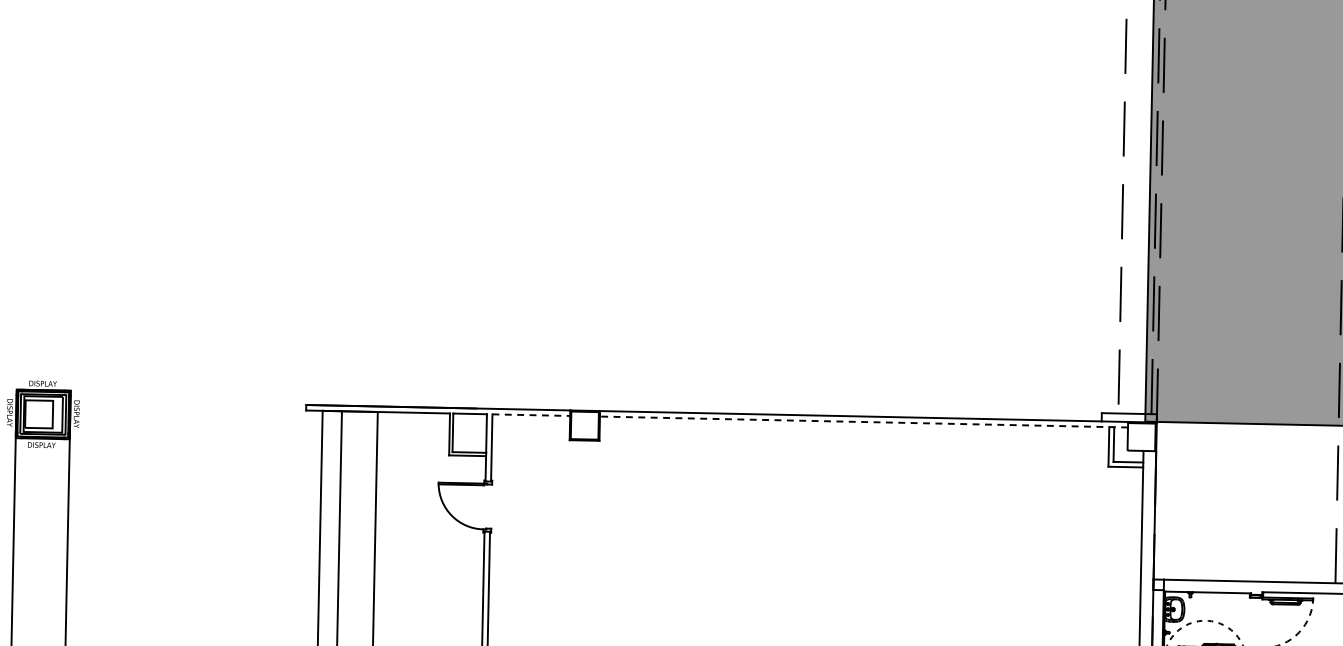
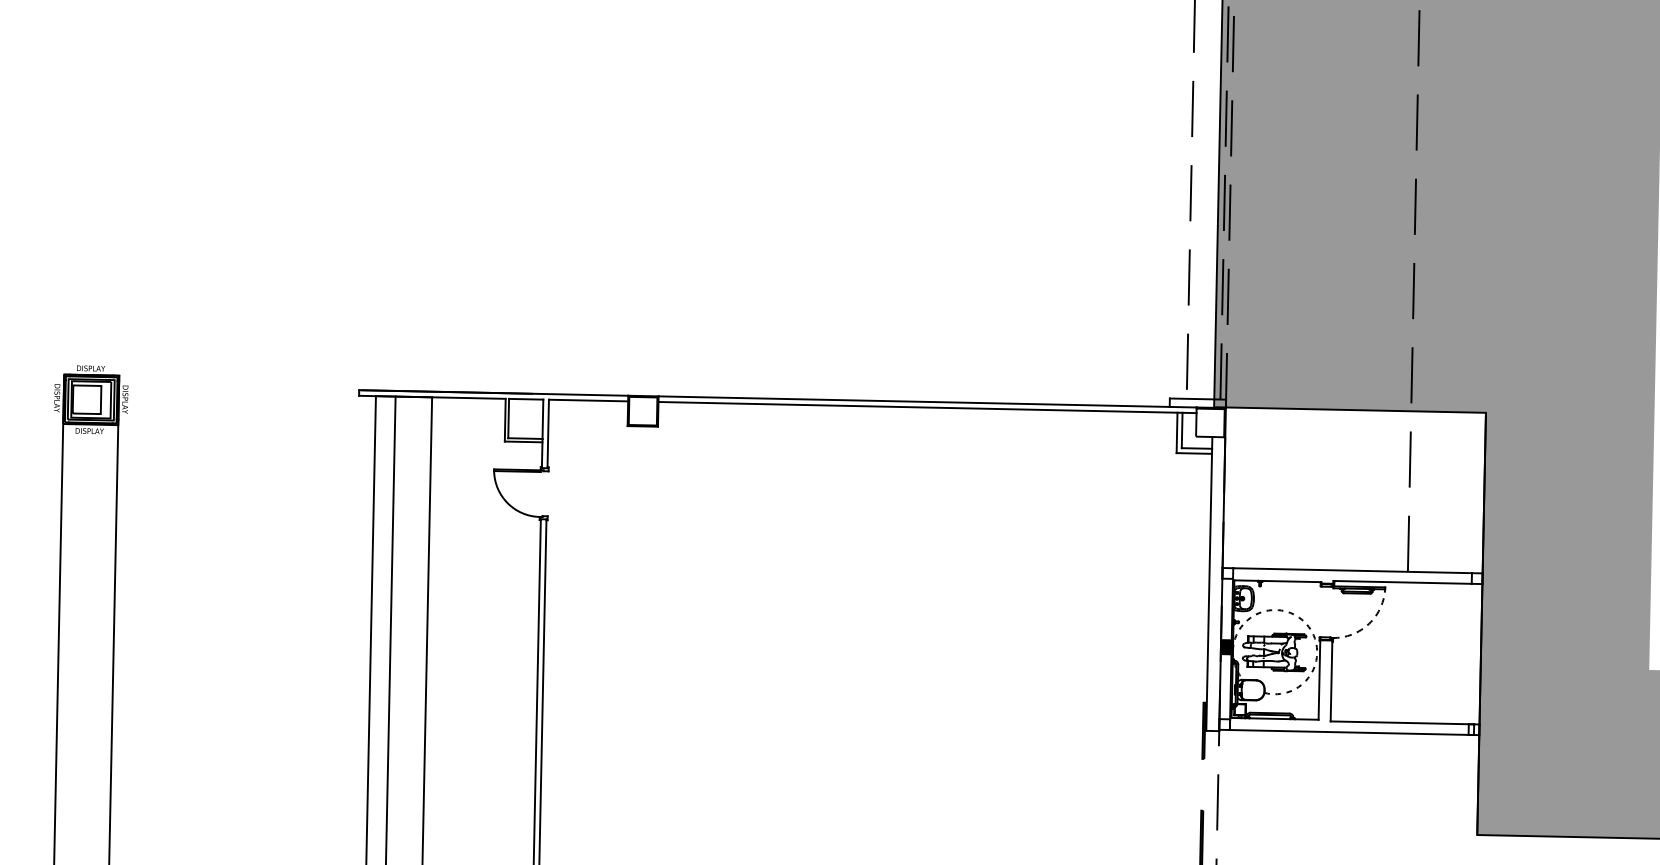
line: (531, 415) -> (588, 400), dashed -> solid
line: (863, 421) -> (927, 407), dashed -> solid

